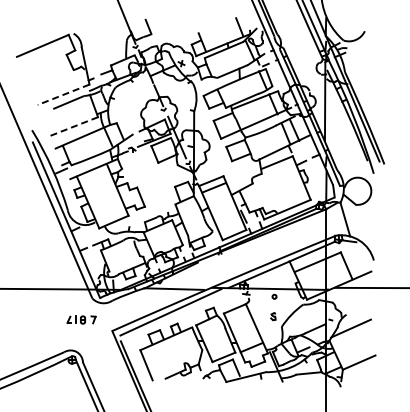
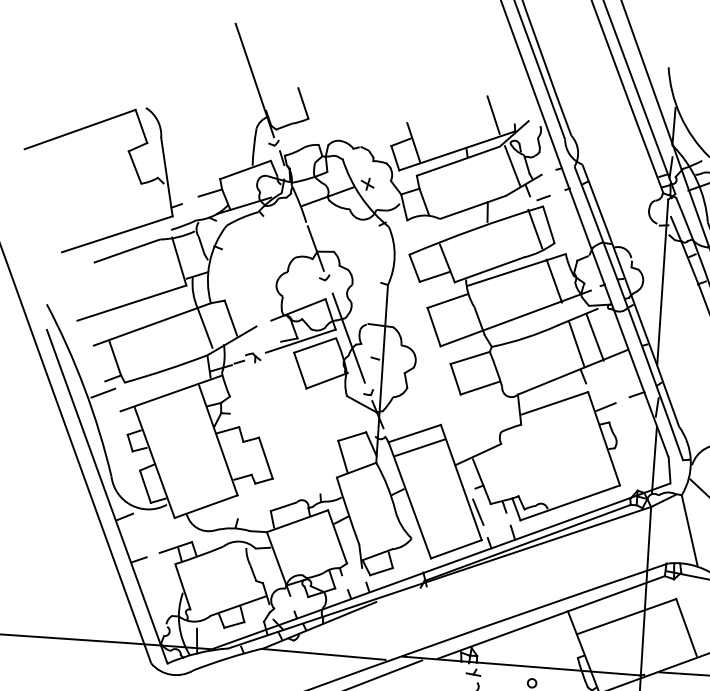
line: (63, 94) -> (117, 233), dashed -> solid
line: (72, 127) -> (131, 303), dashed -> solid

